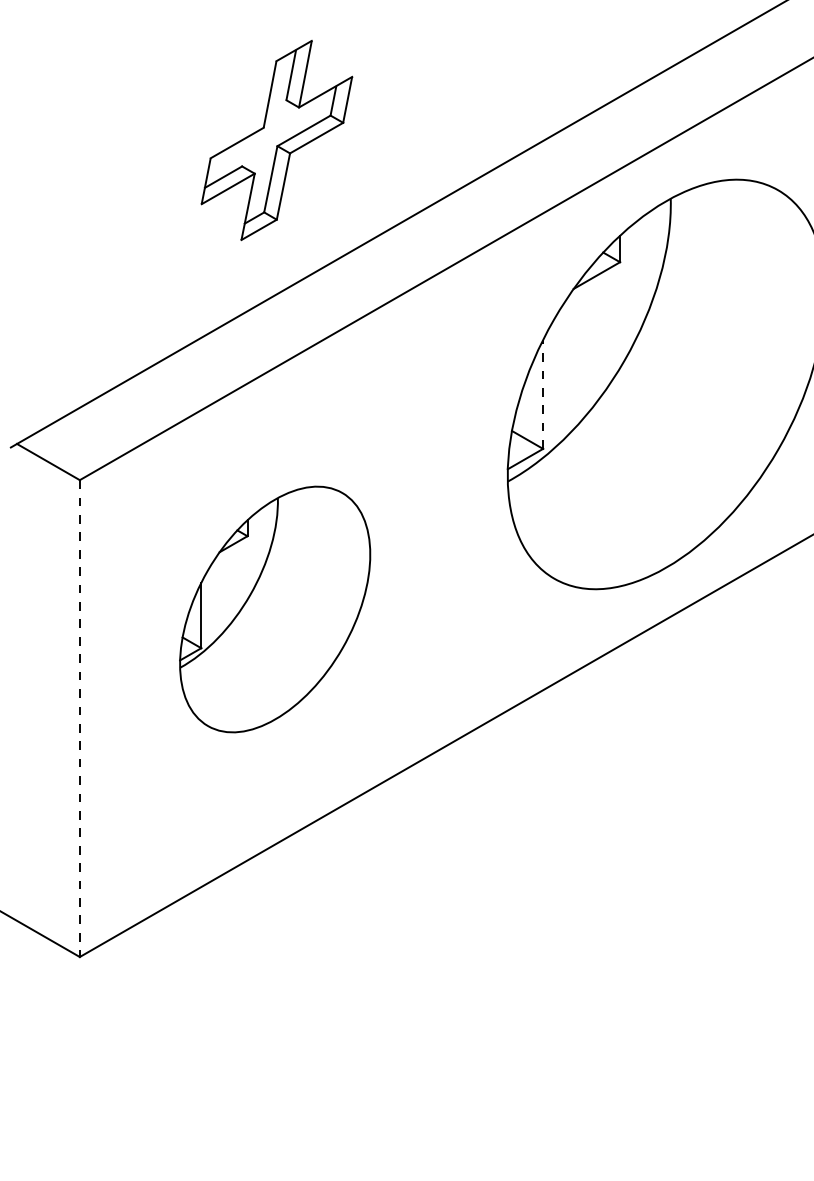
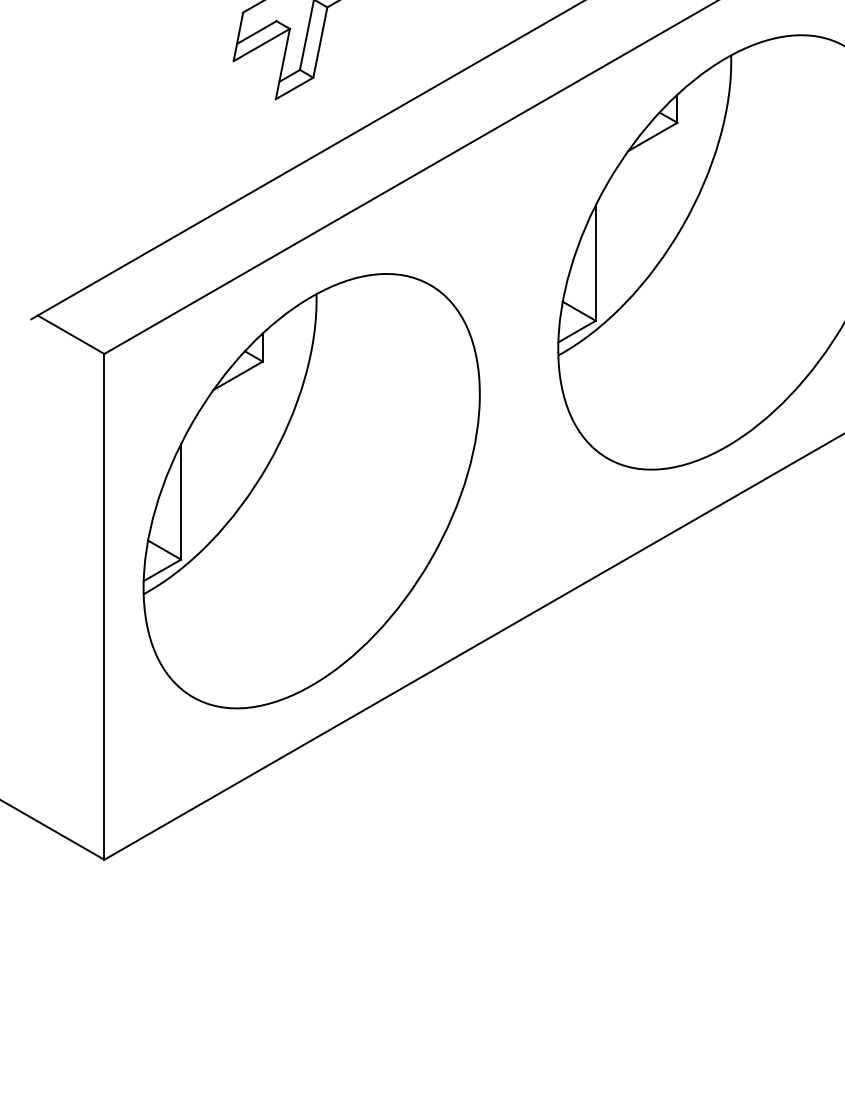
line: (543, 394) -> (596, 263), dashed -> solid
part: (274, 609) -> (310, 491), size x1.67
line: (79, 719) -> (104, 607), dashed -> solid

